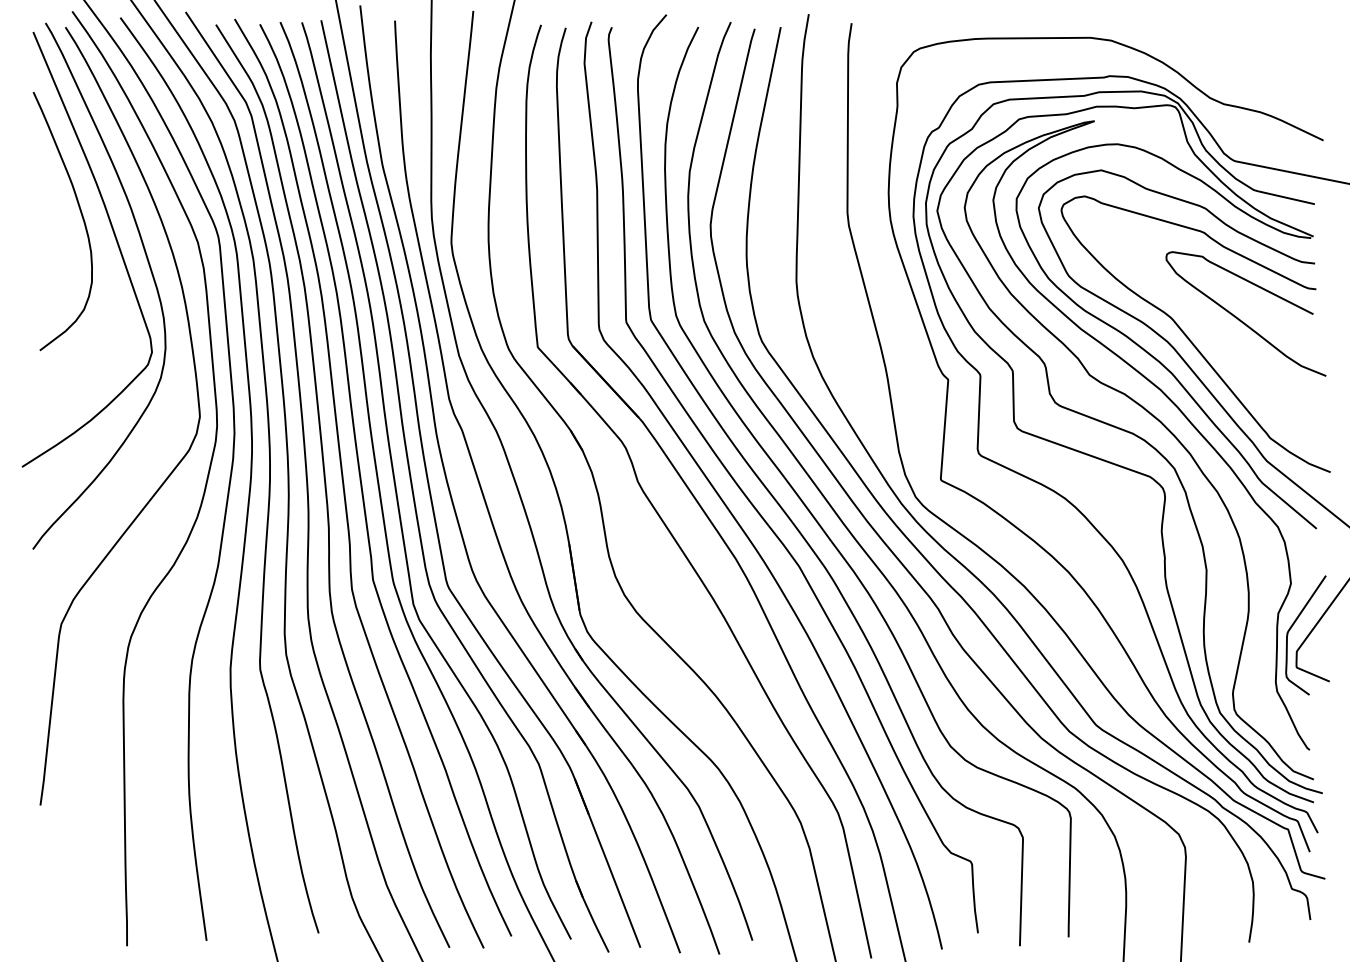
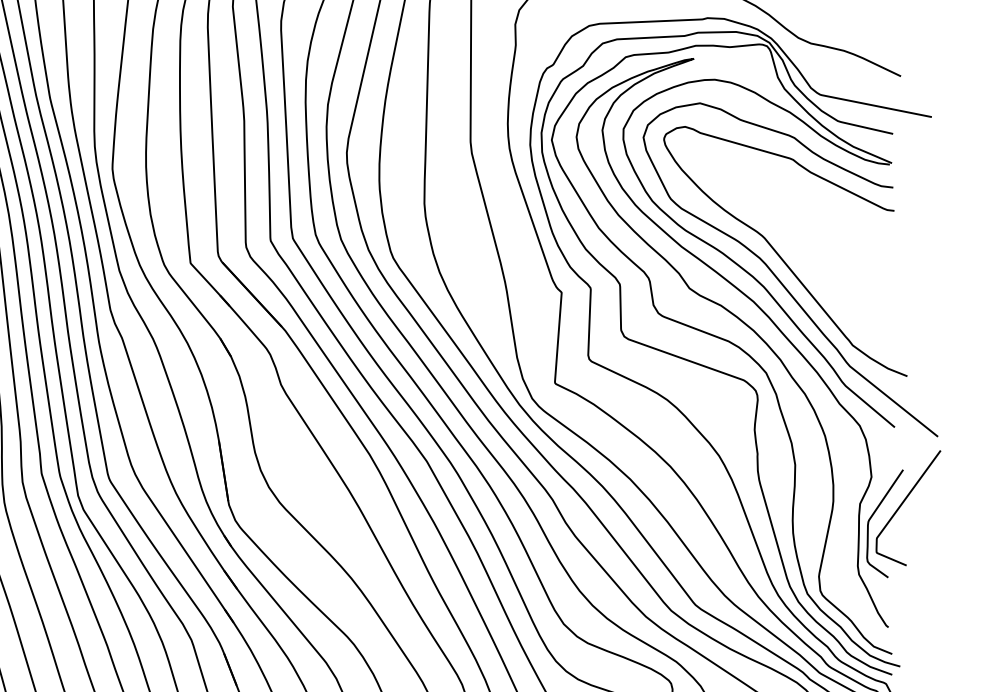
curve: (1239, 318) -> (825, 237), removed

